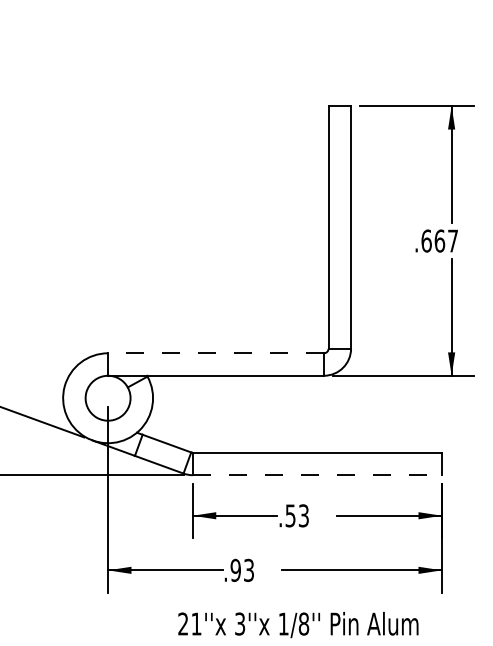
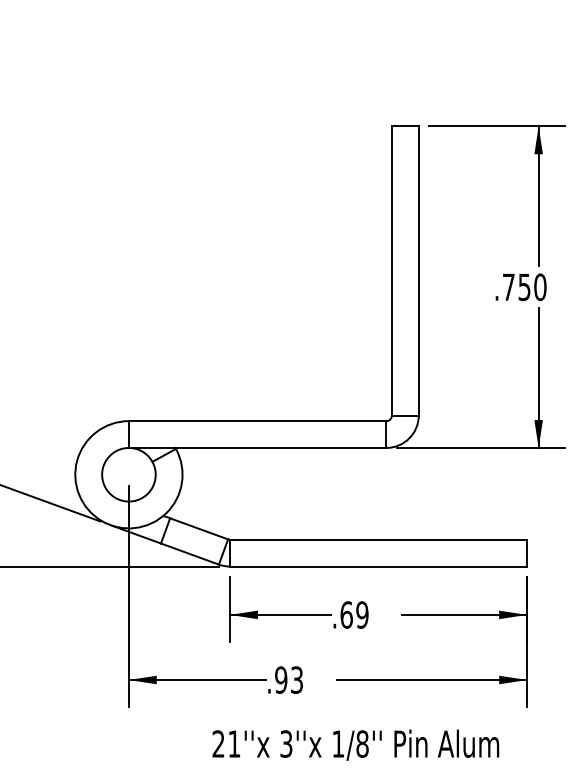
text: (439, 240) -> (524, 286), .667 -> .750
line: (216, 353) -> (258, 421), dashed -> solid
line: (317, 475) -> (378, 566), dashed -> solid
text: (296, 515) -> (353, 614), .53 -> .69

